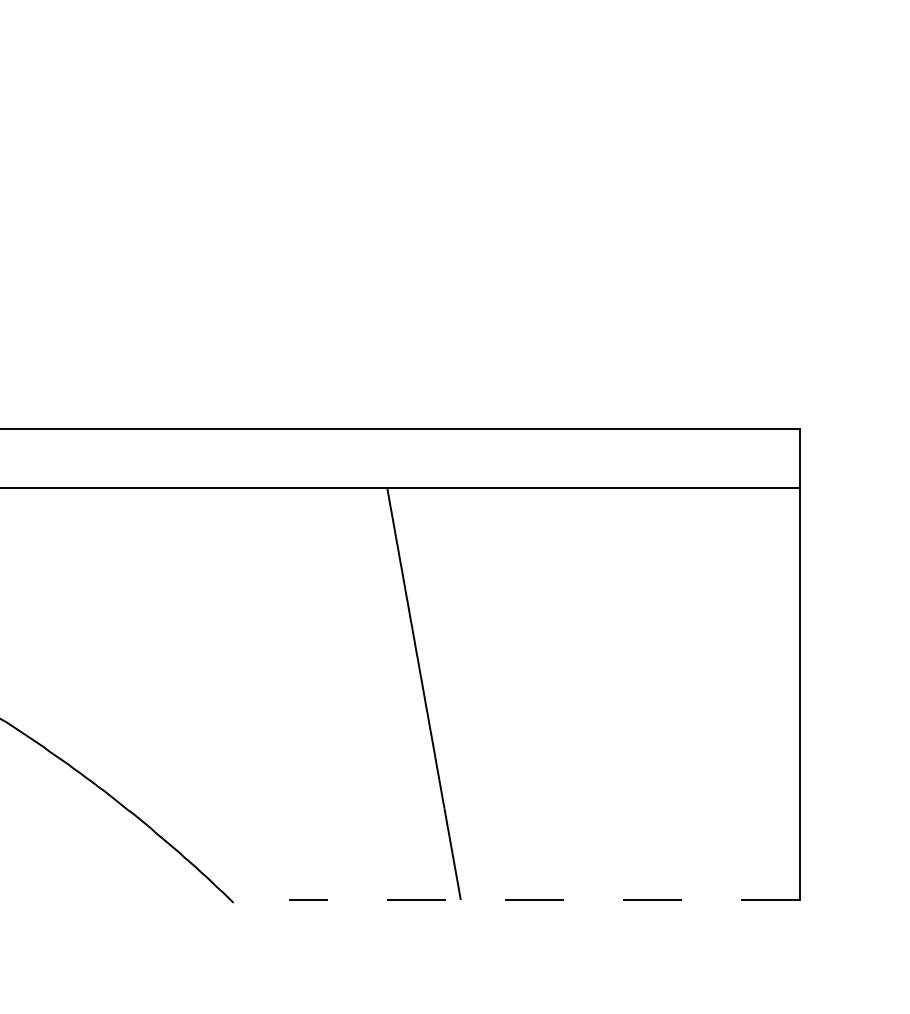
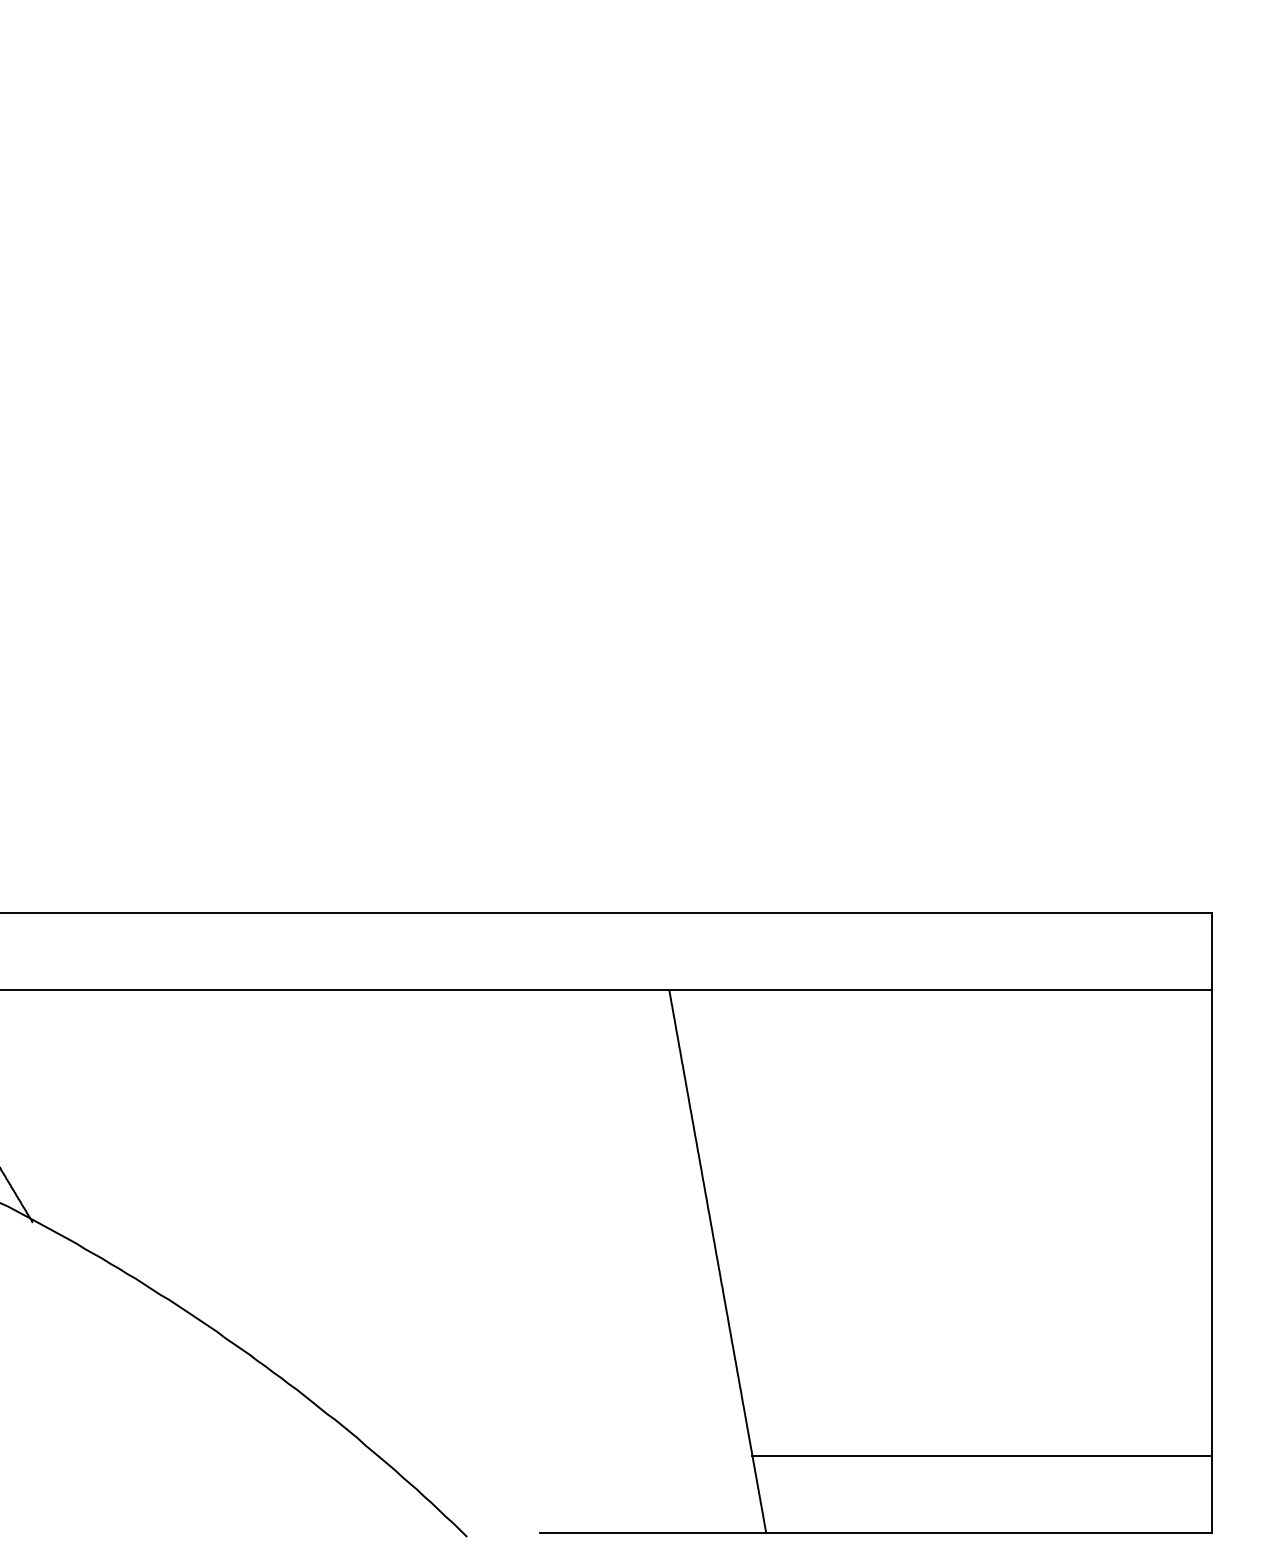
line: (625, 840) -> (982, 1455), added
line: (543, 900) -> (875, 1533), dashed -> solid

